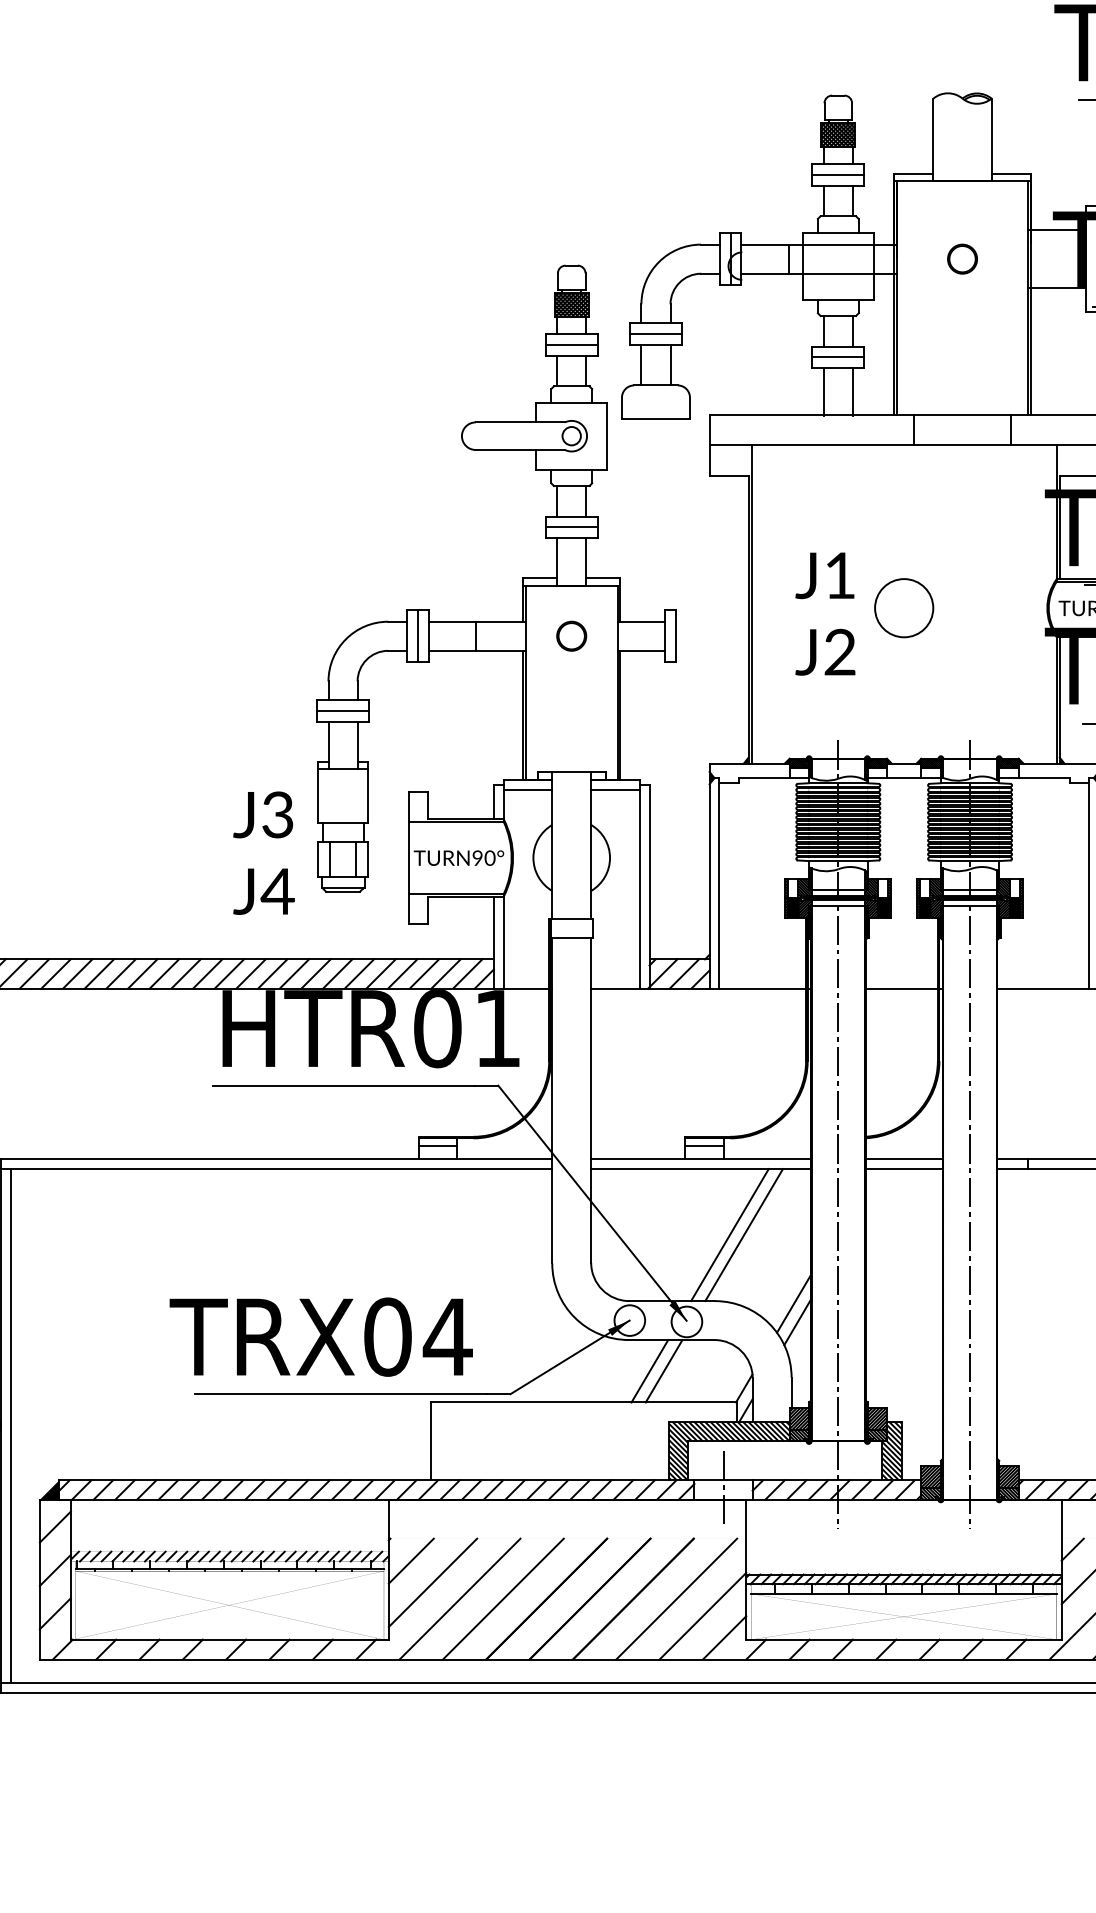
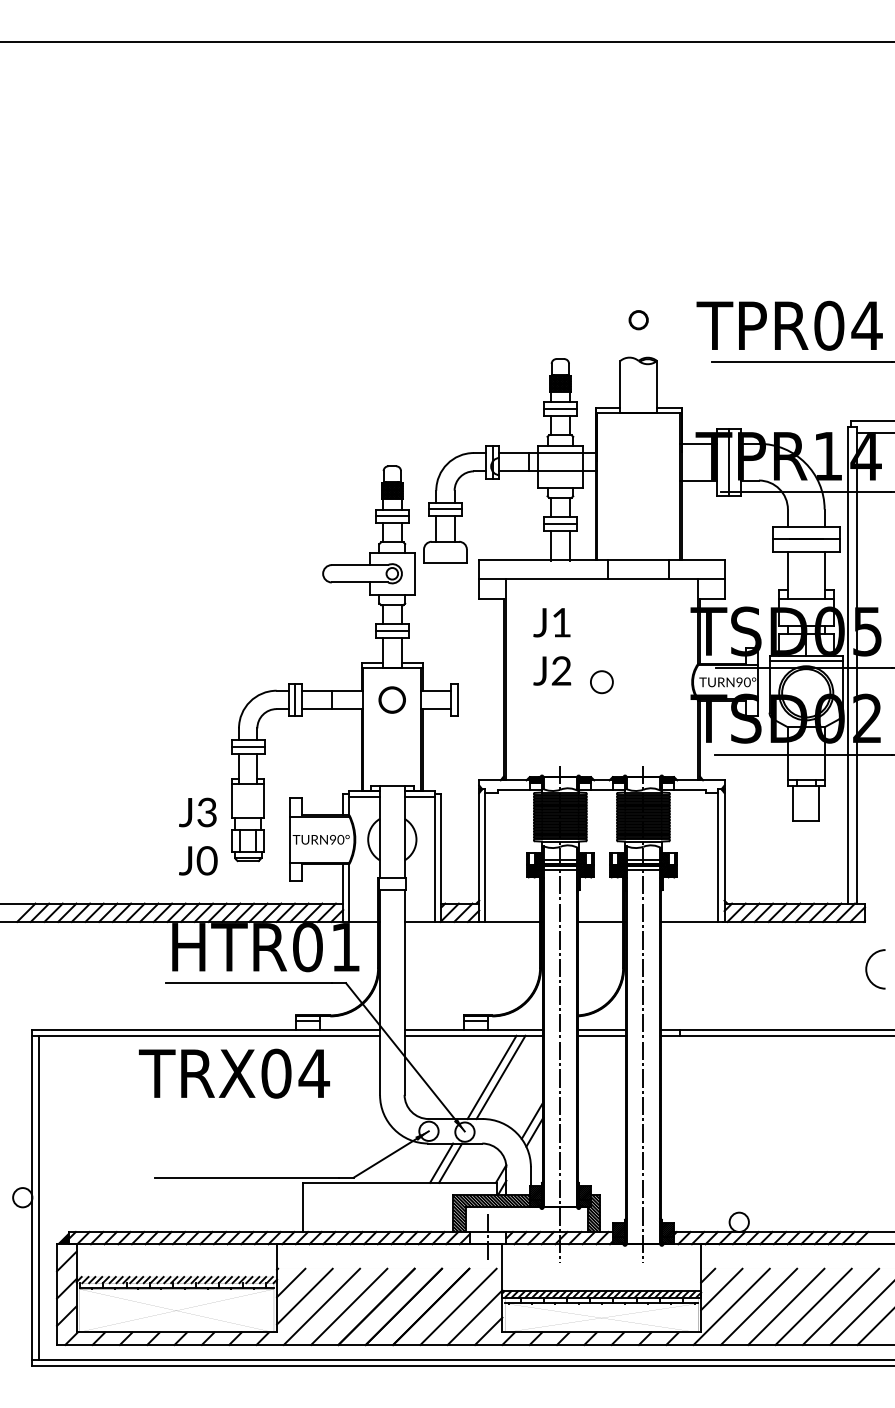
circle: (962, 259) -> (638, 320), moved
circle: (903, 607) -> (601, 681), size x0.6
text: (825, 613) -> (552, 646), moved
circle: (571, 635) -> (392, 699), size x1.4
text: (276, 891) -> (206, 860), J4 -> J0
text: (321, 1336) -> (234, 1073), moved

